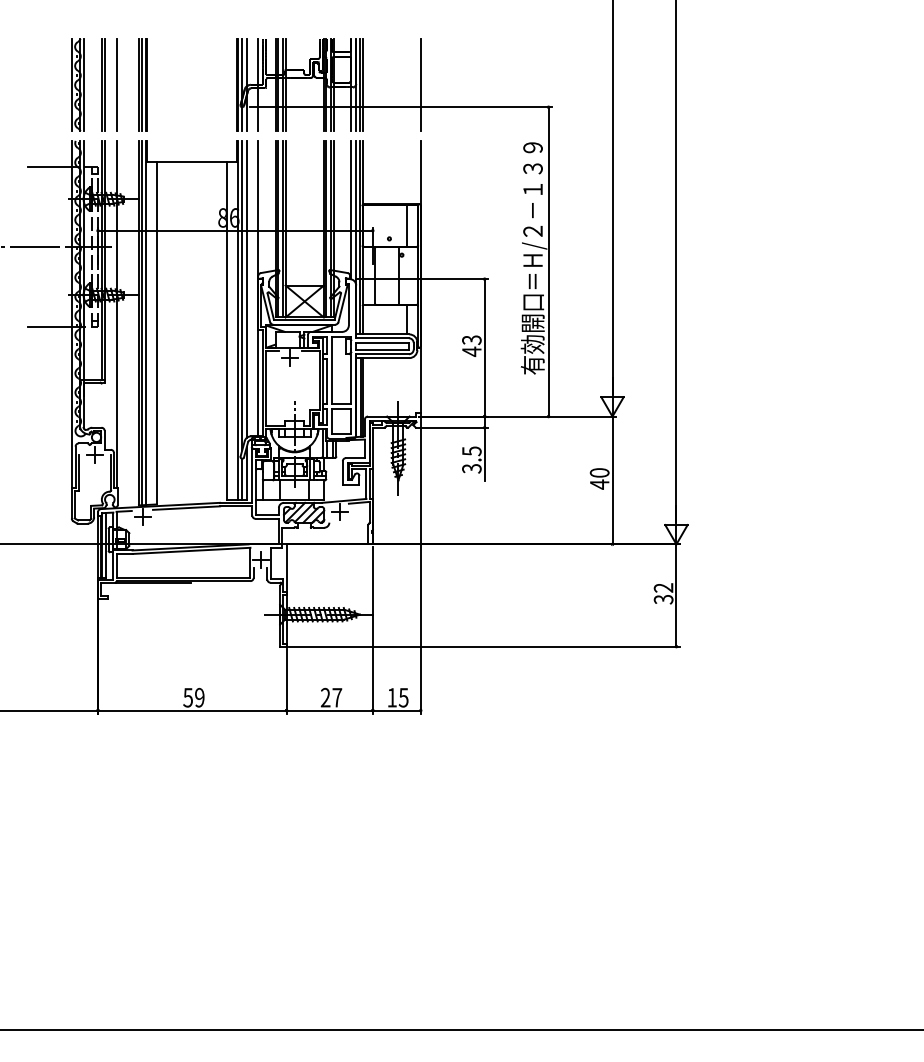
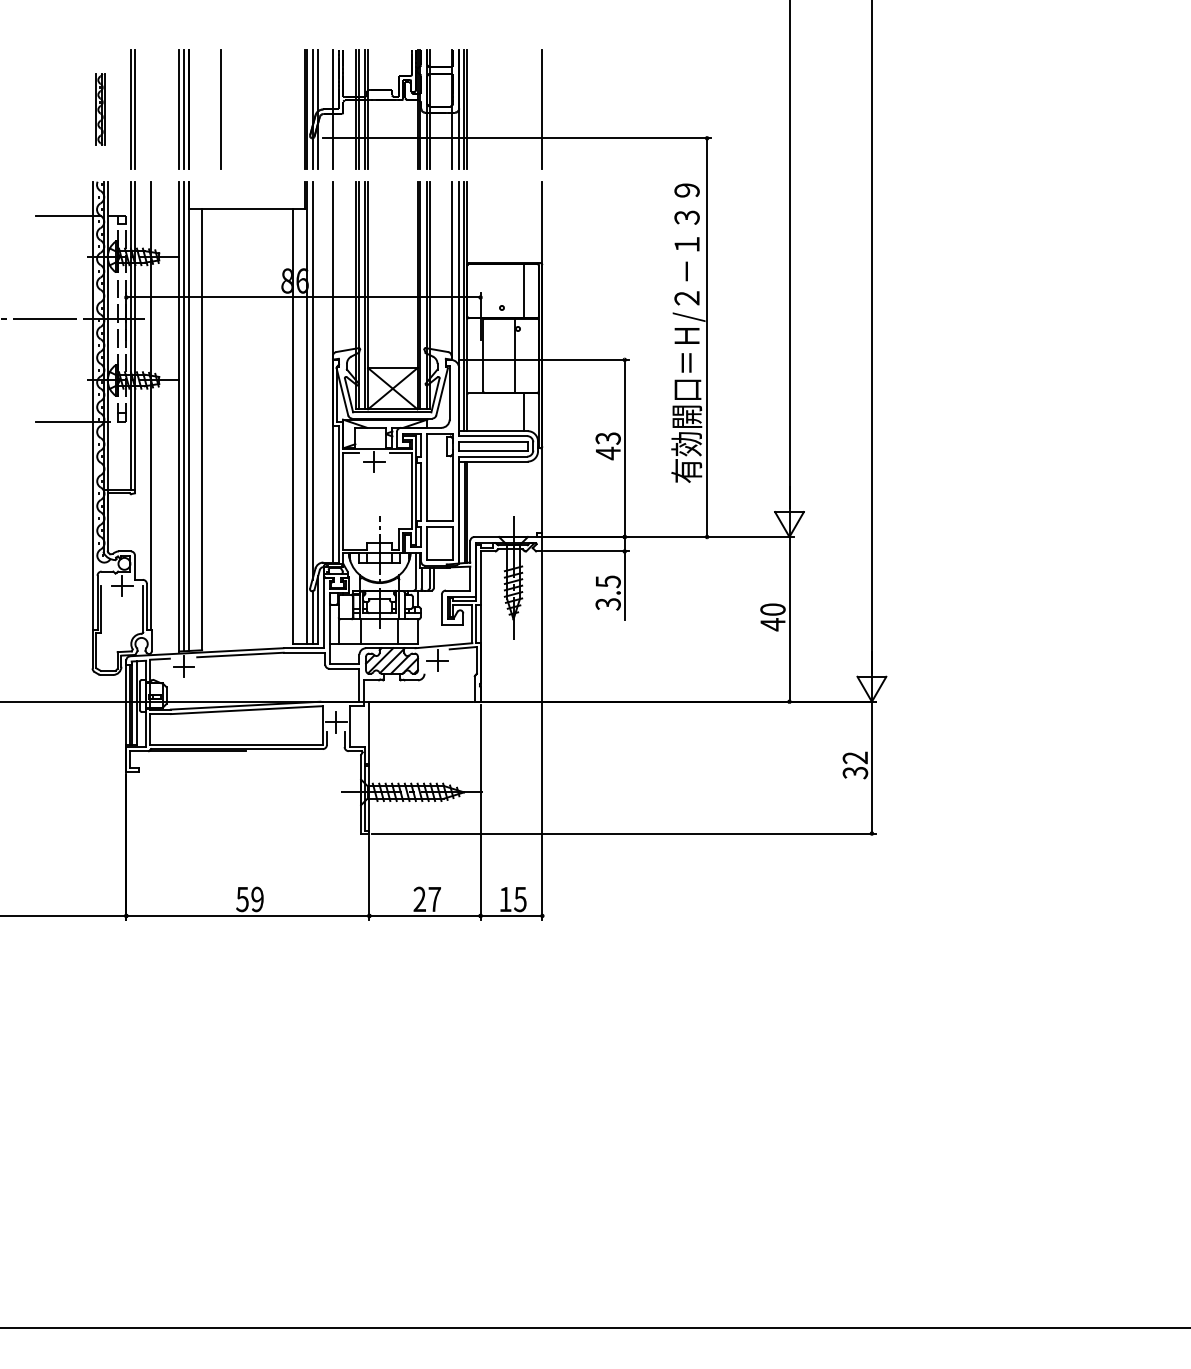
part: (77, 84) -> (99, 109), size x0.6
line: (116, 84) -> (219, 109), moved
line: (246, 288) -> (317, 371), removed

